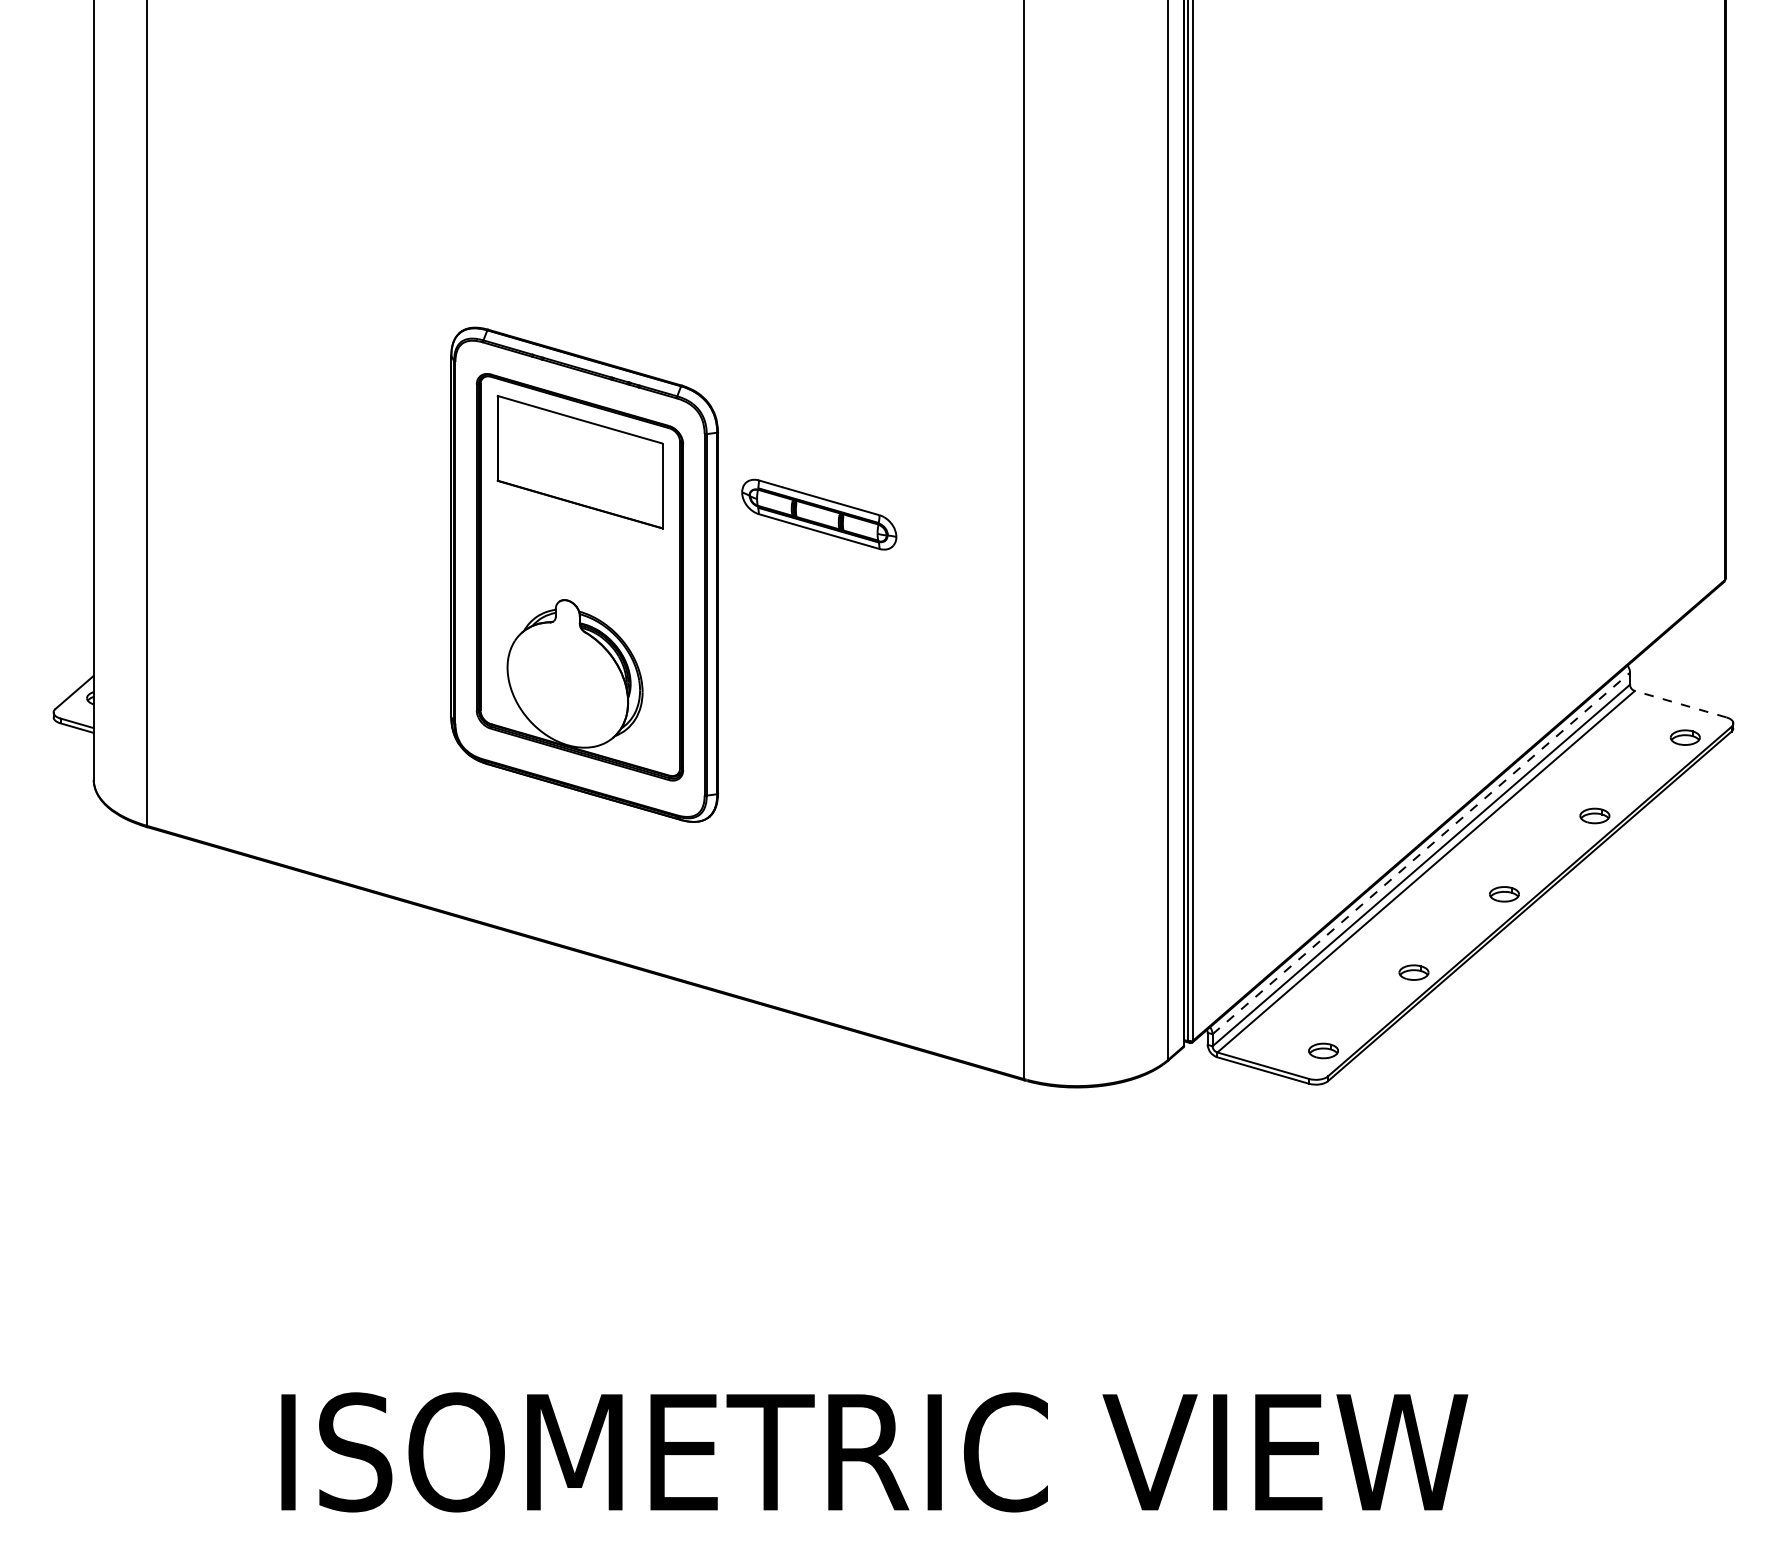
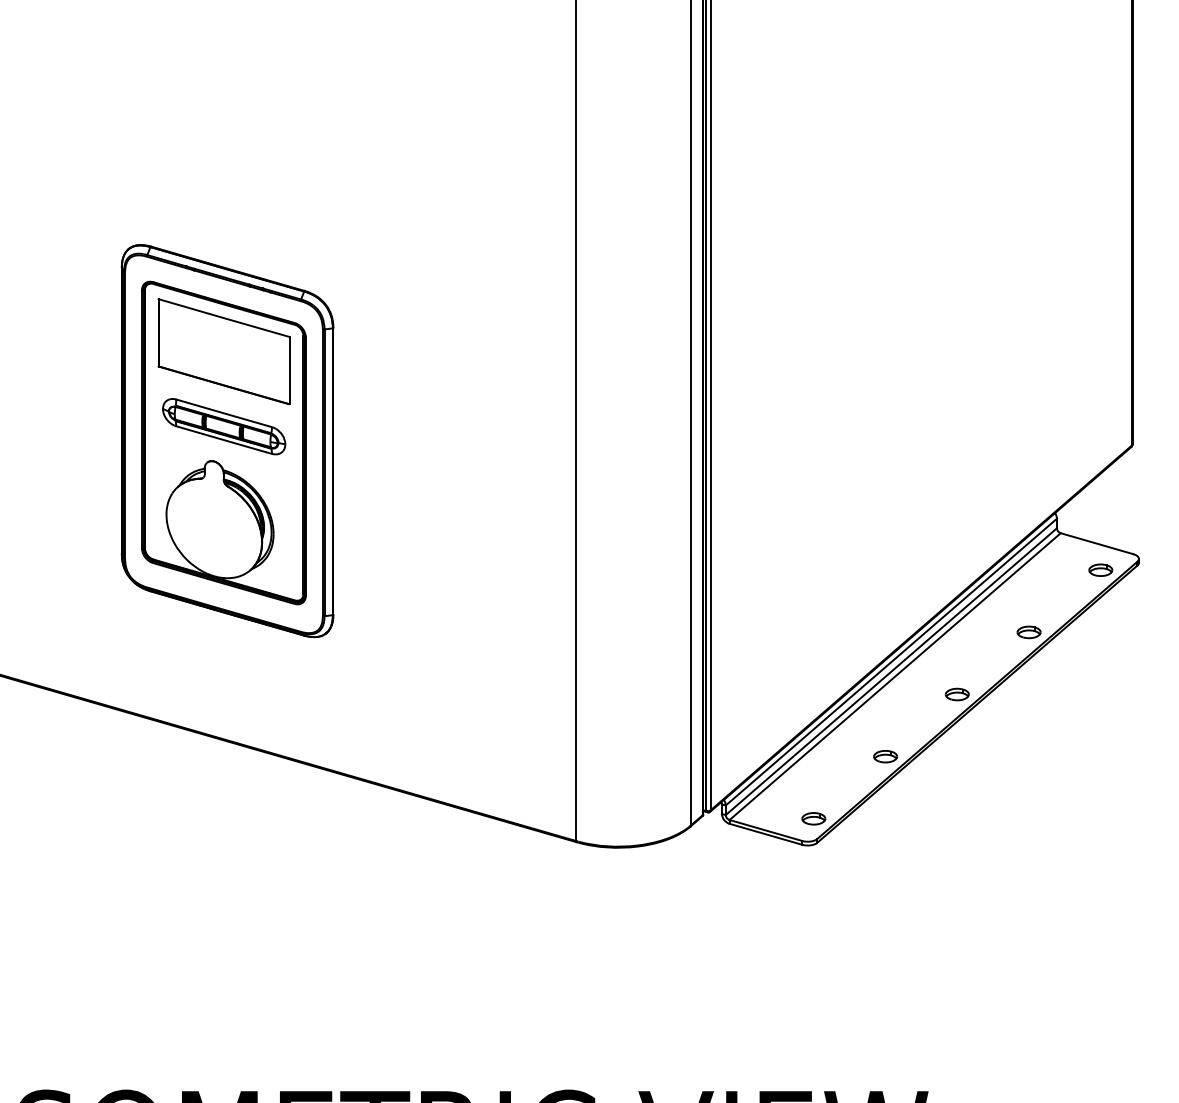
part: (819, 514) -> (224, 426), moved
line: (1680, 704) -> (1096, 543), dashed -> solid
line: (1421, 853) -> (891, 662), dashed -> solid

